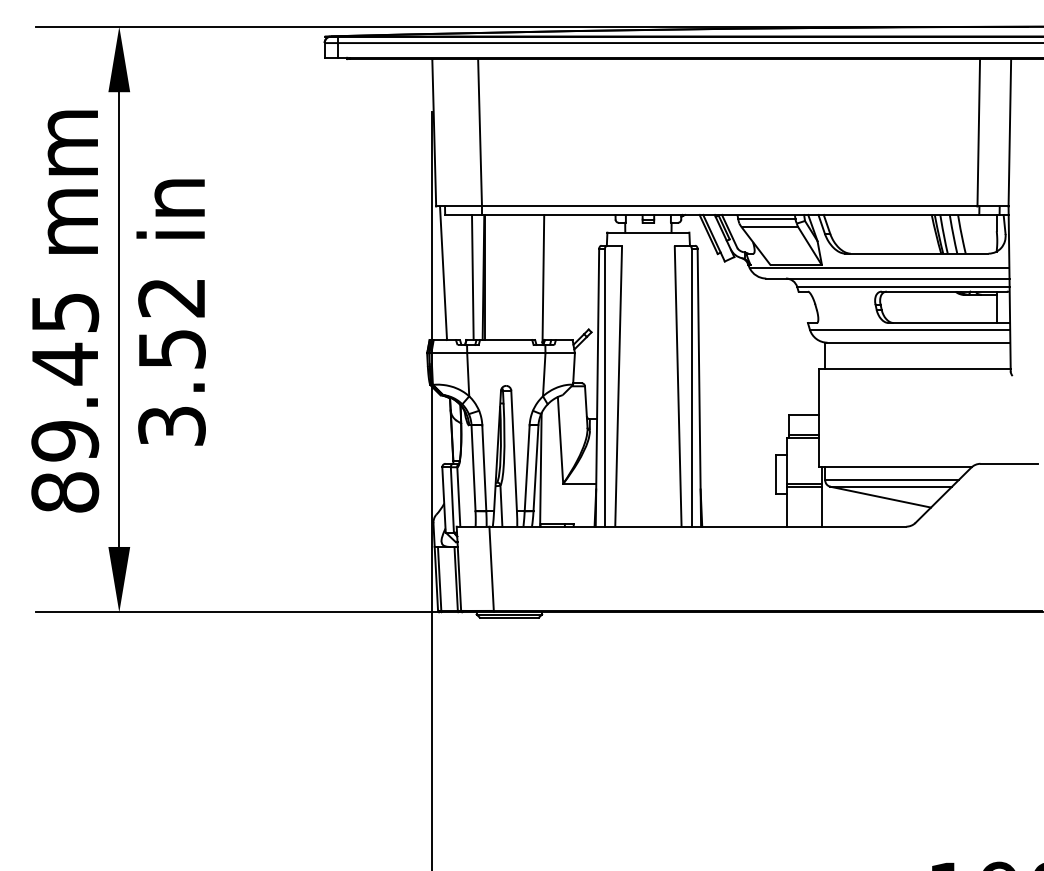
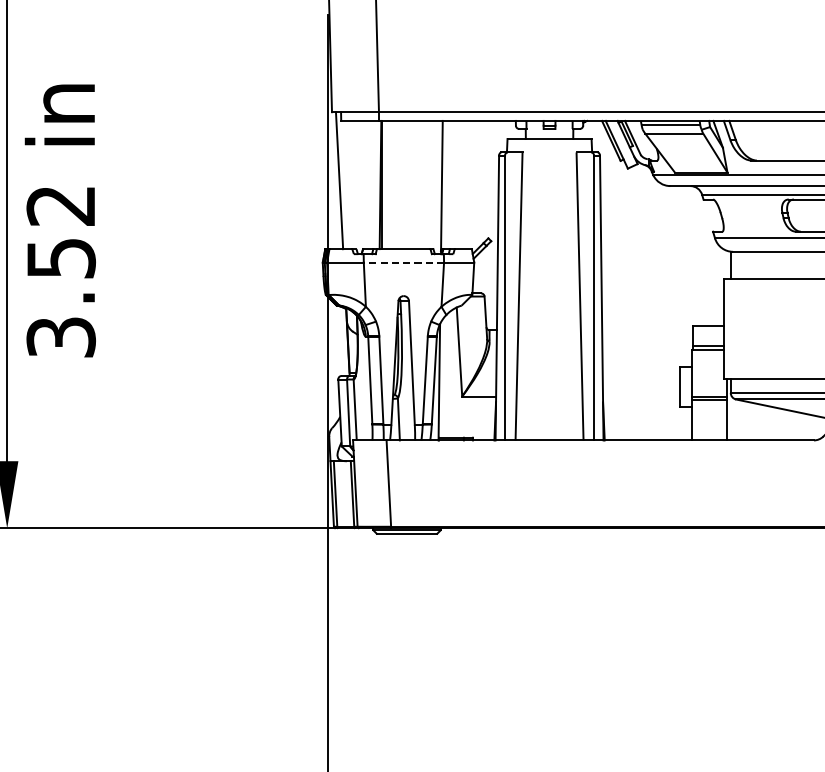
line: (472, 277) -> (369, 185), removed
line: (505, 353) -> (403, 262), solid -> dashed

